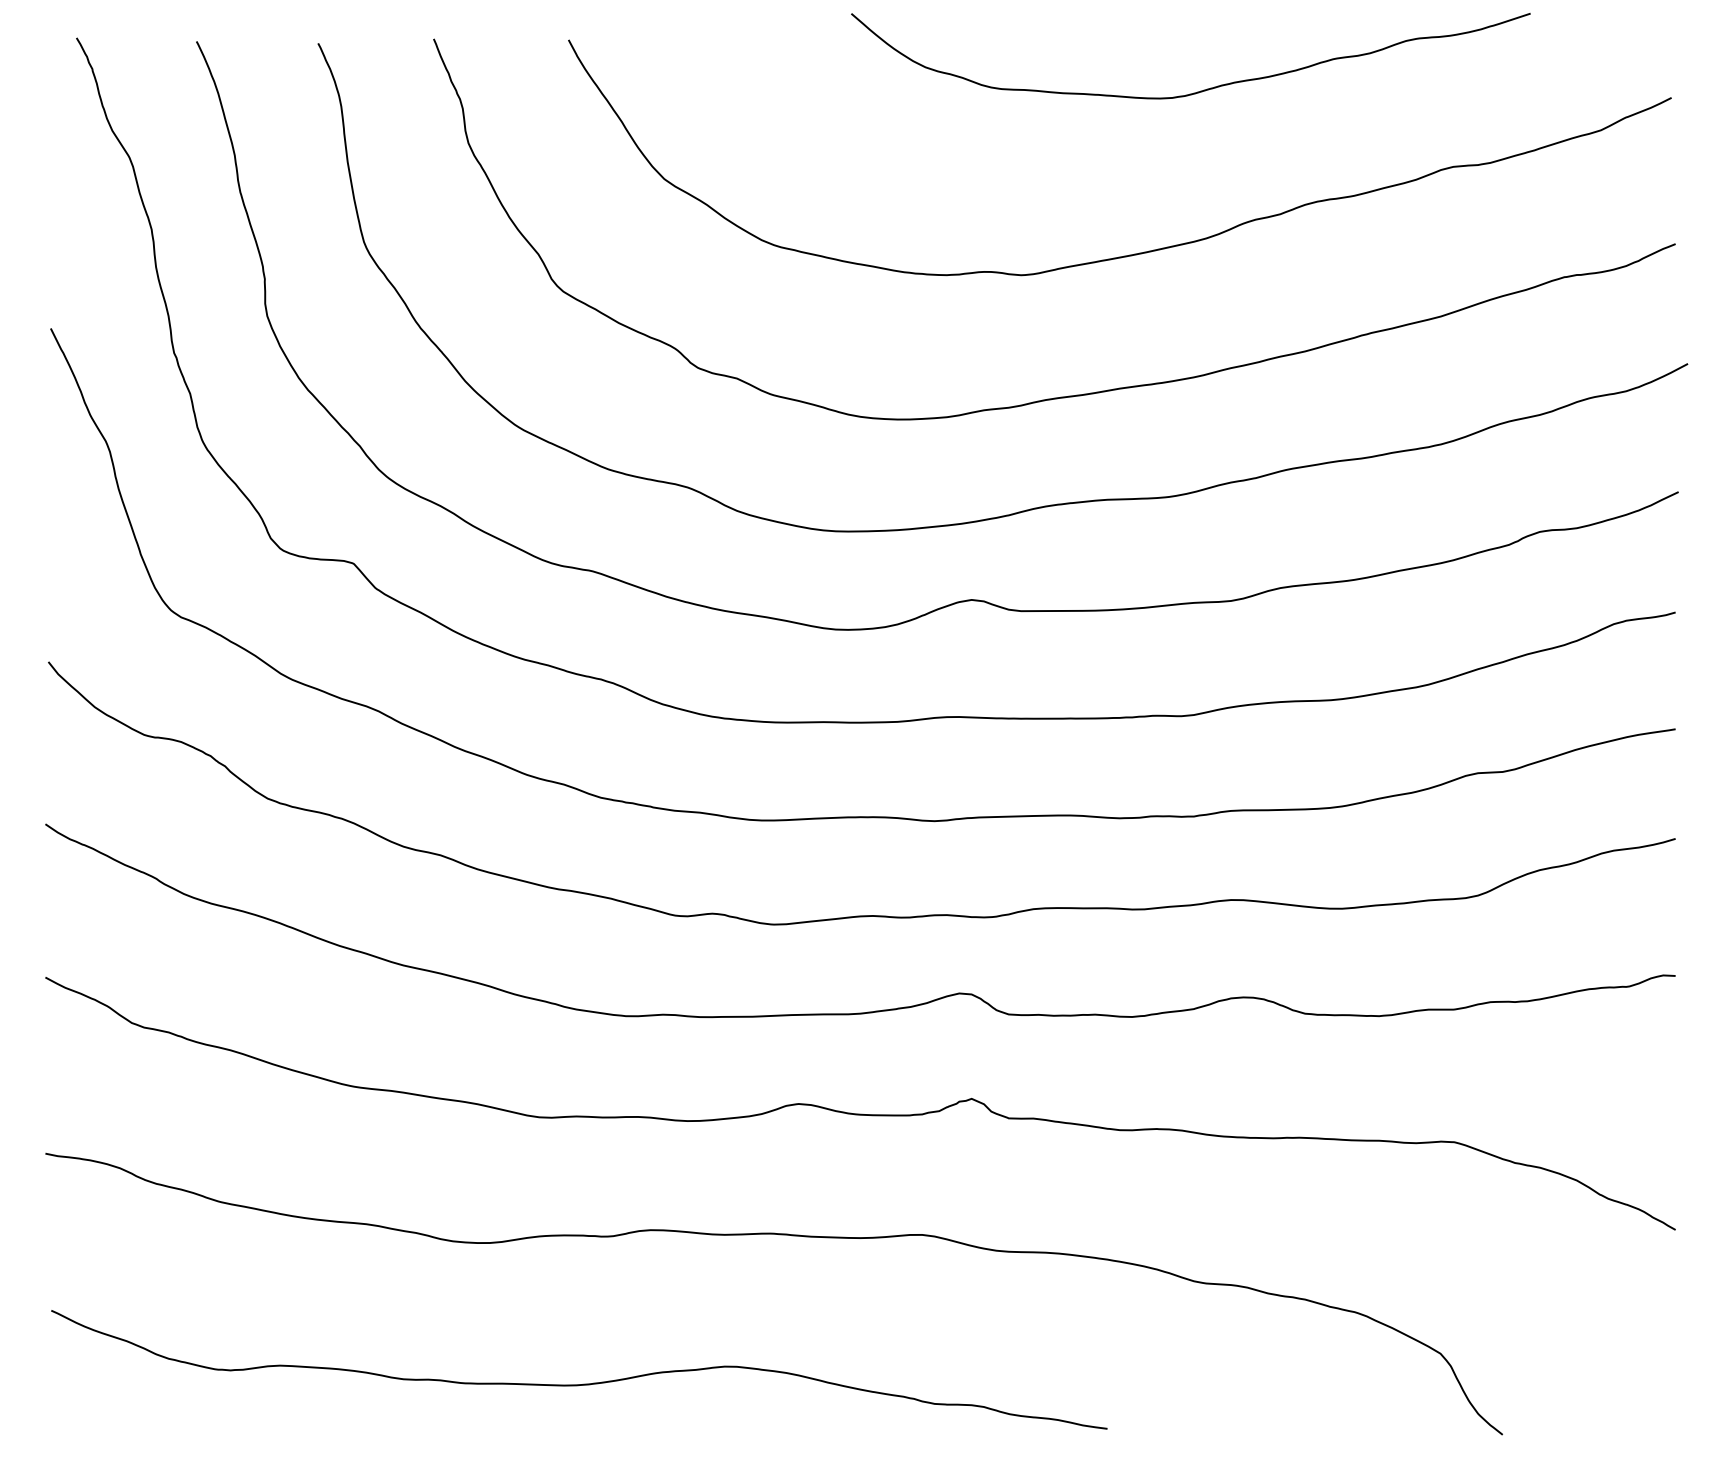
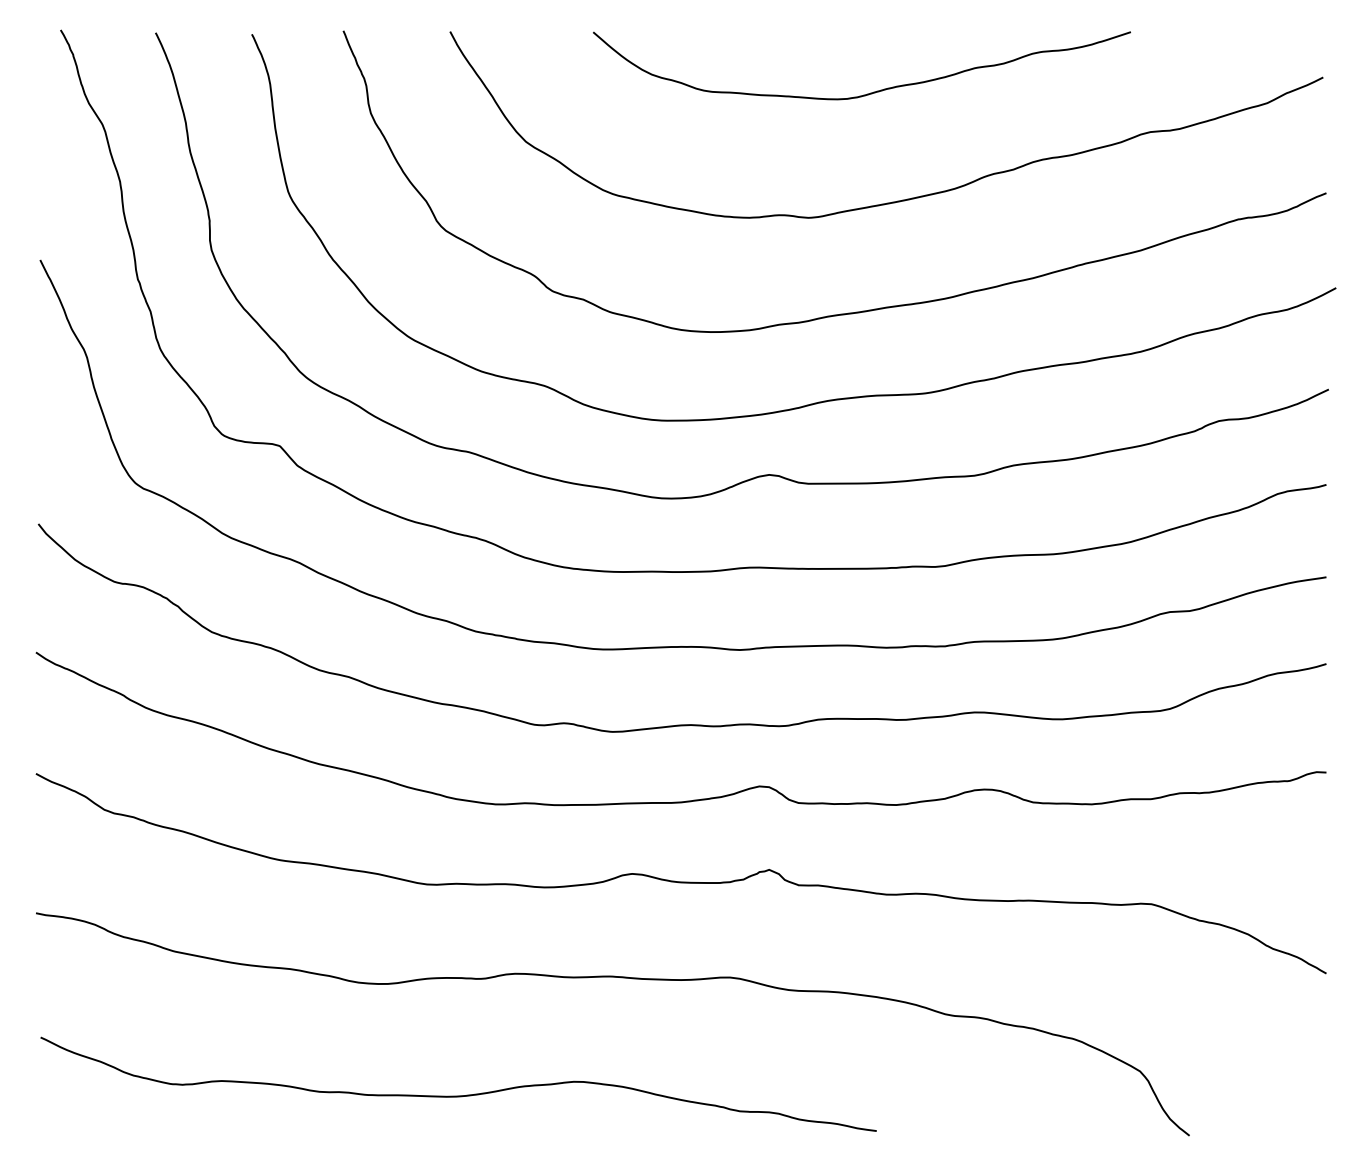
curve: (1200, 90) -> (869, 92), moved

